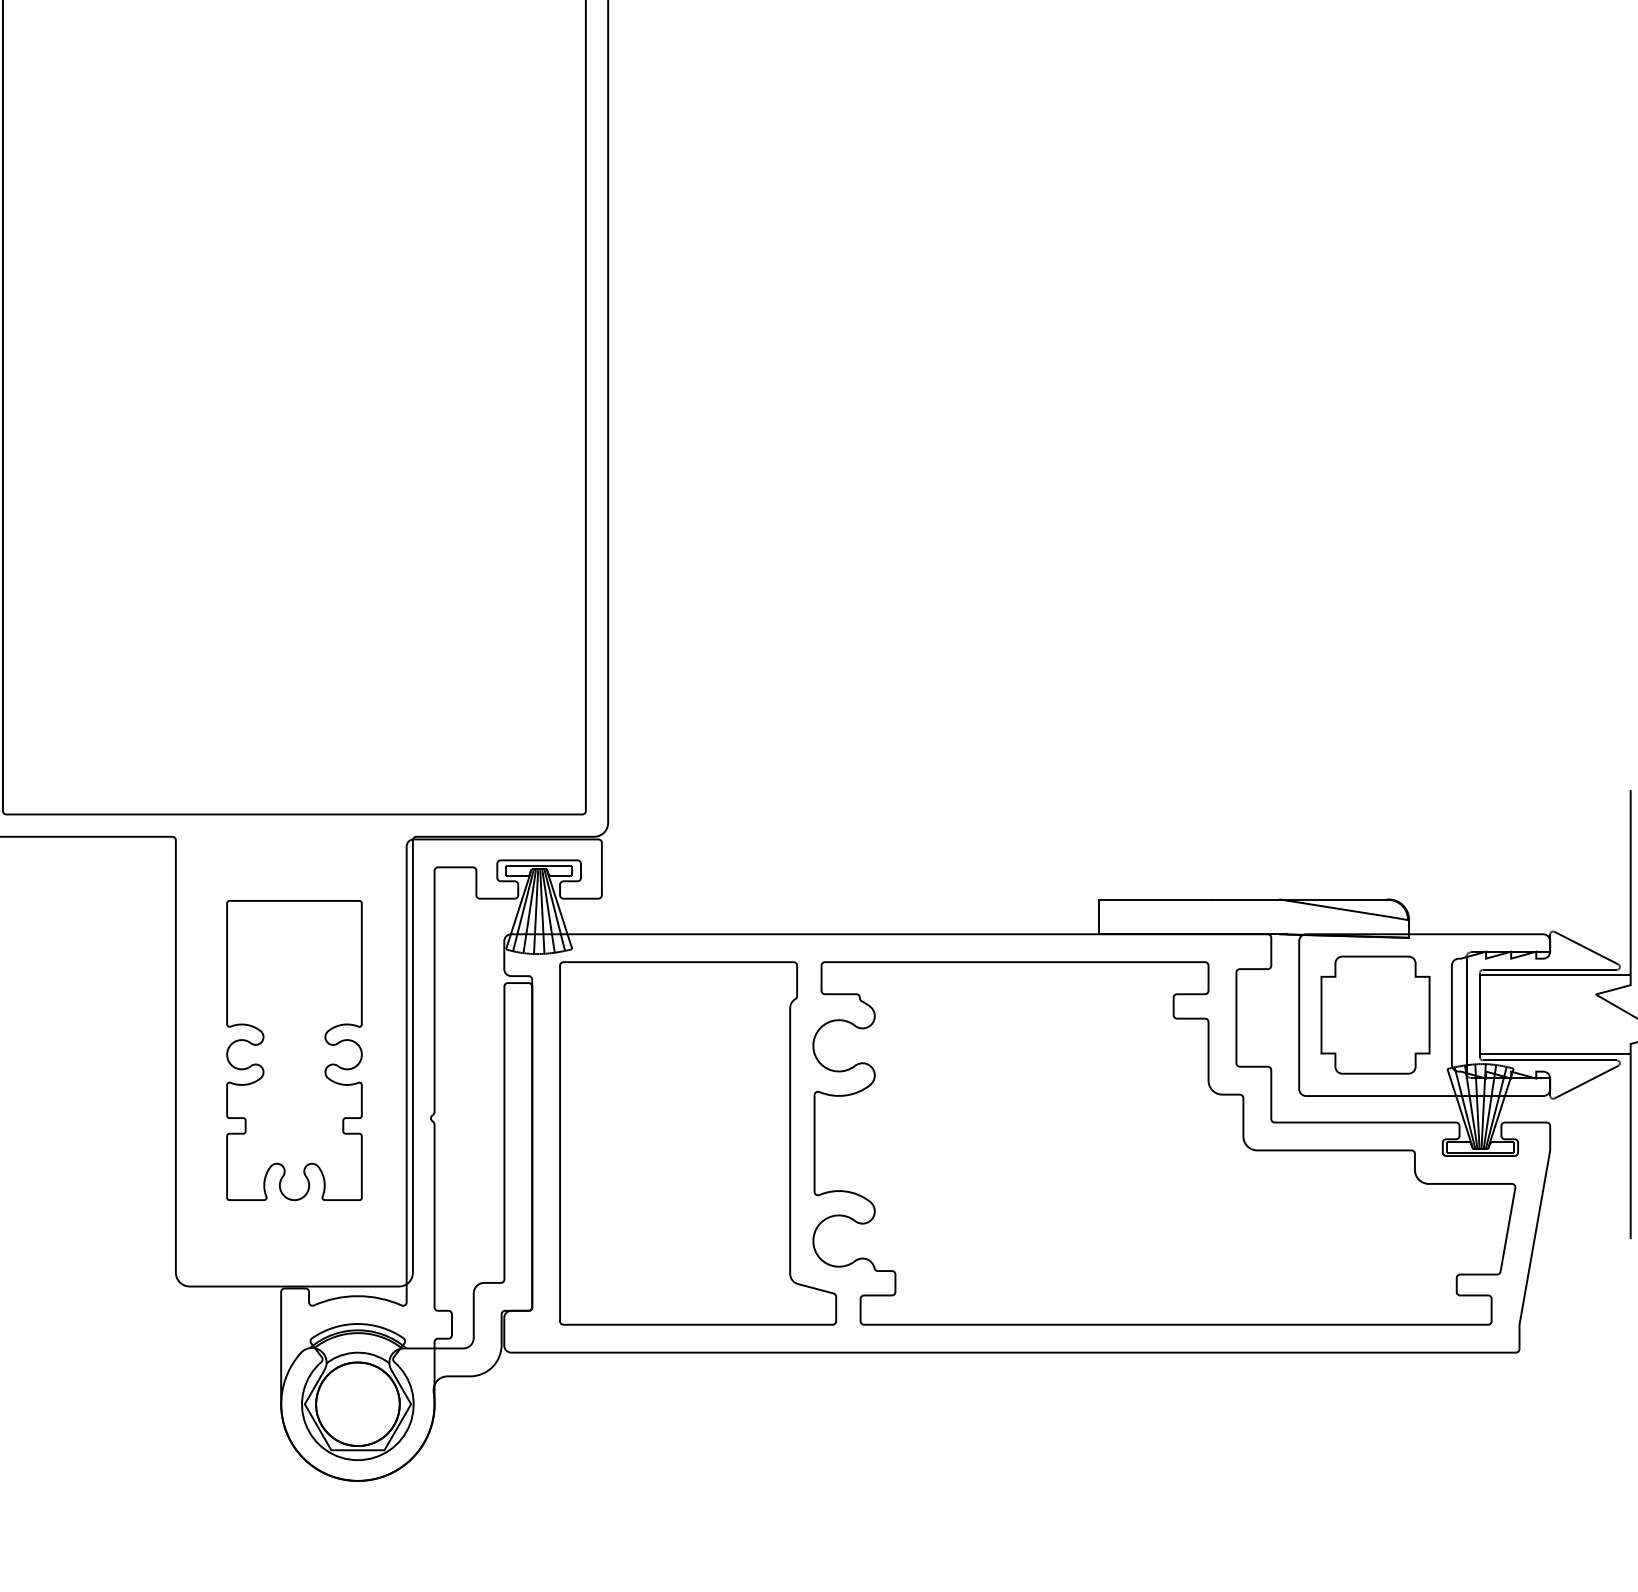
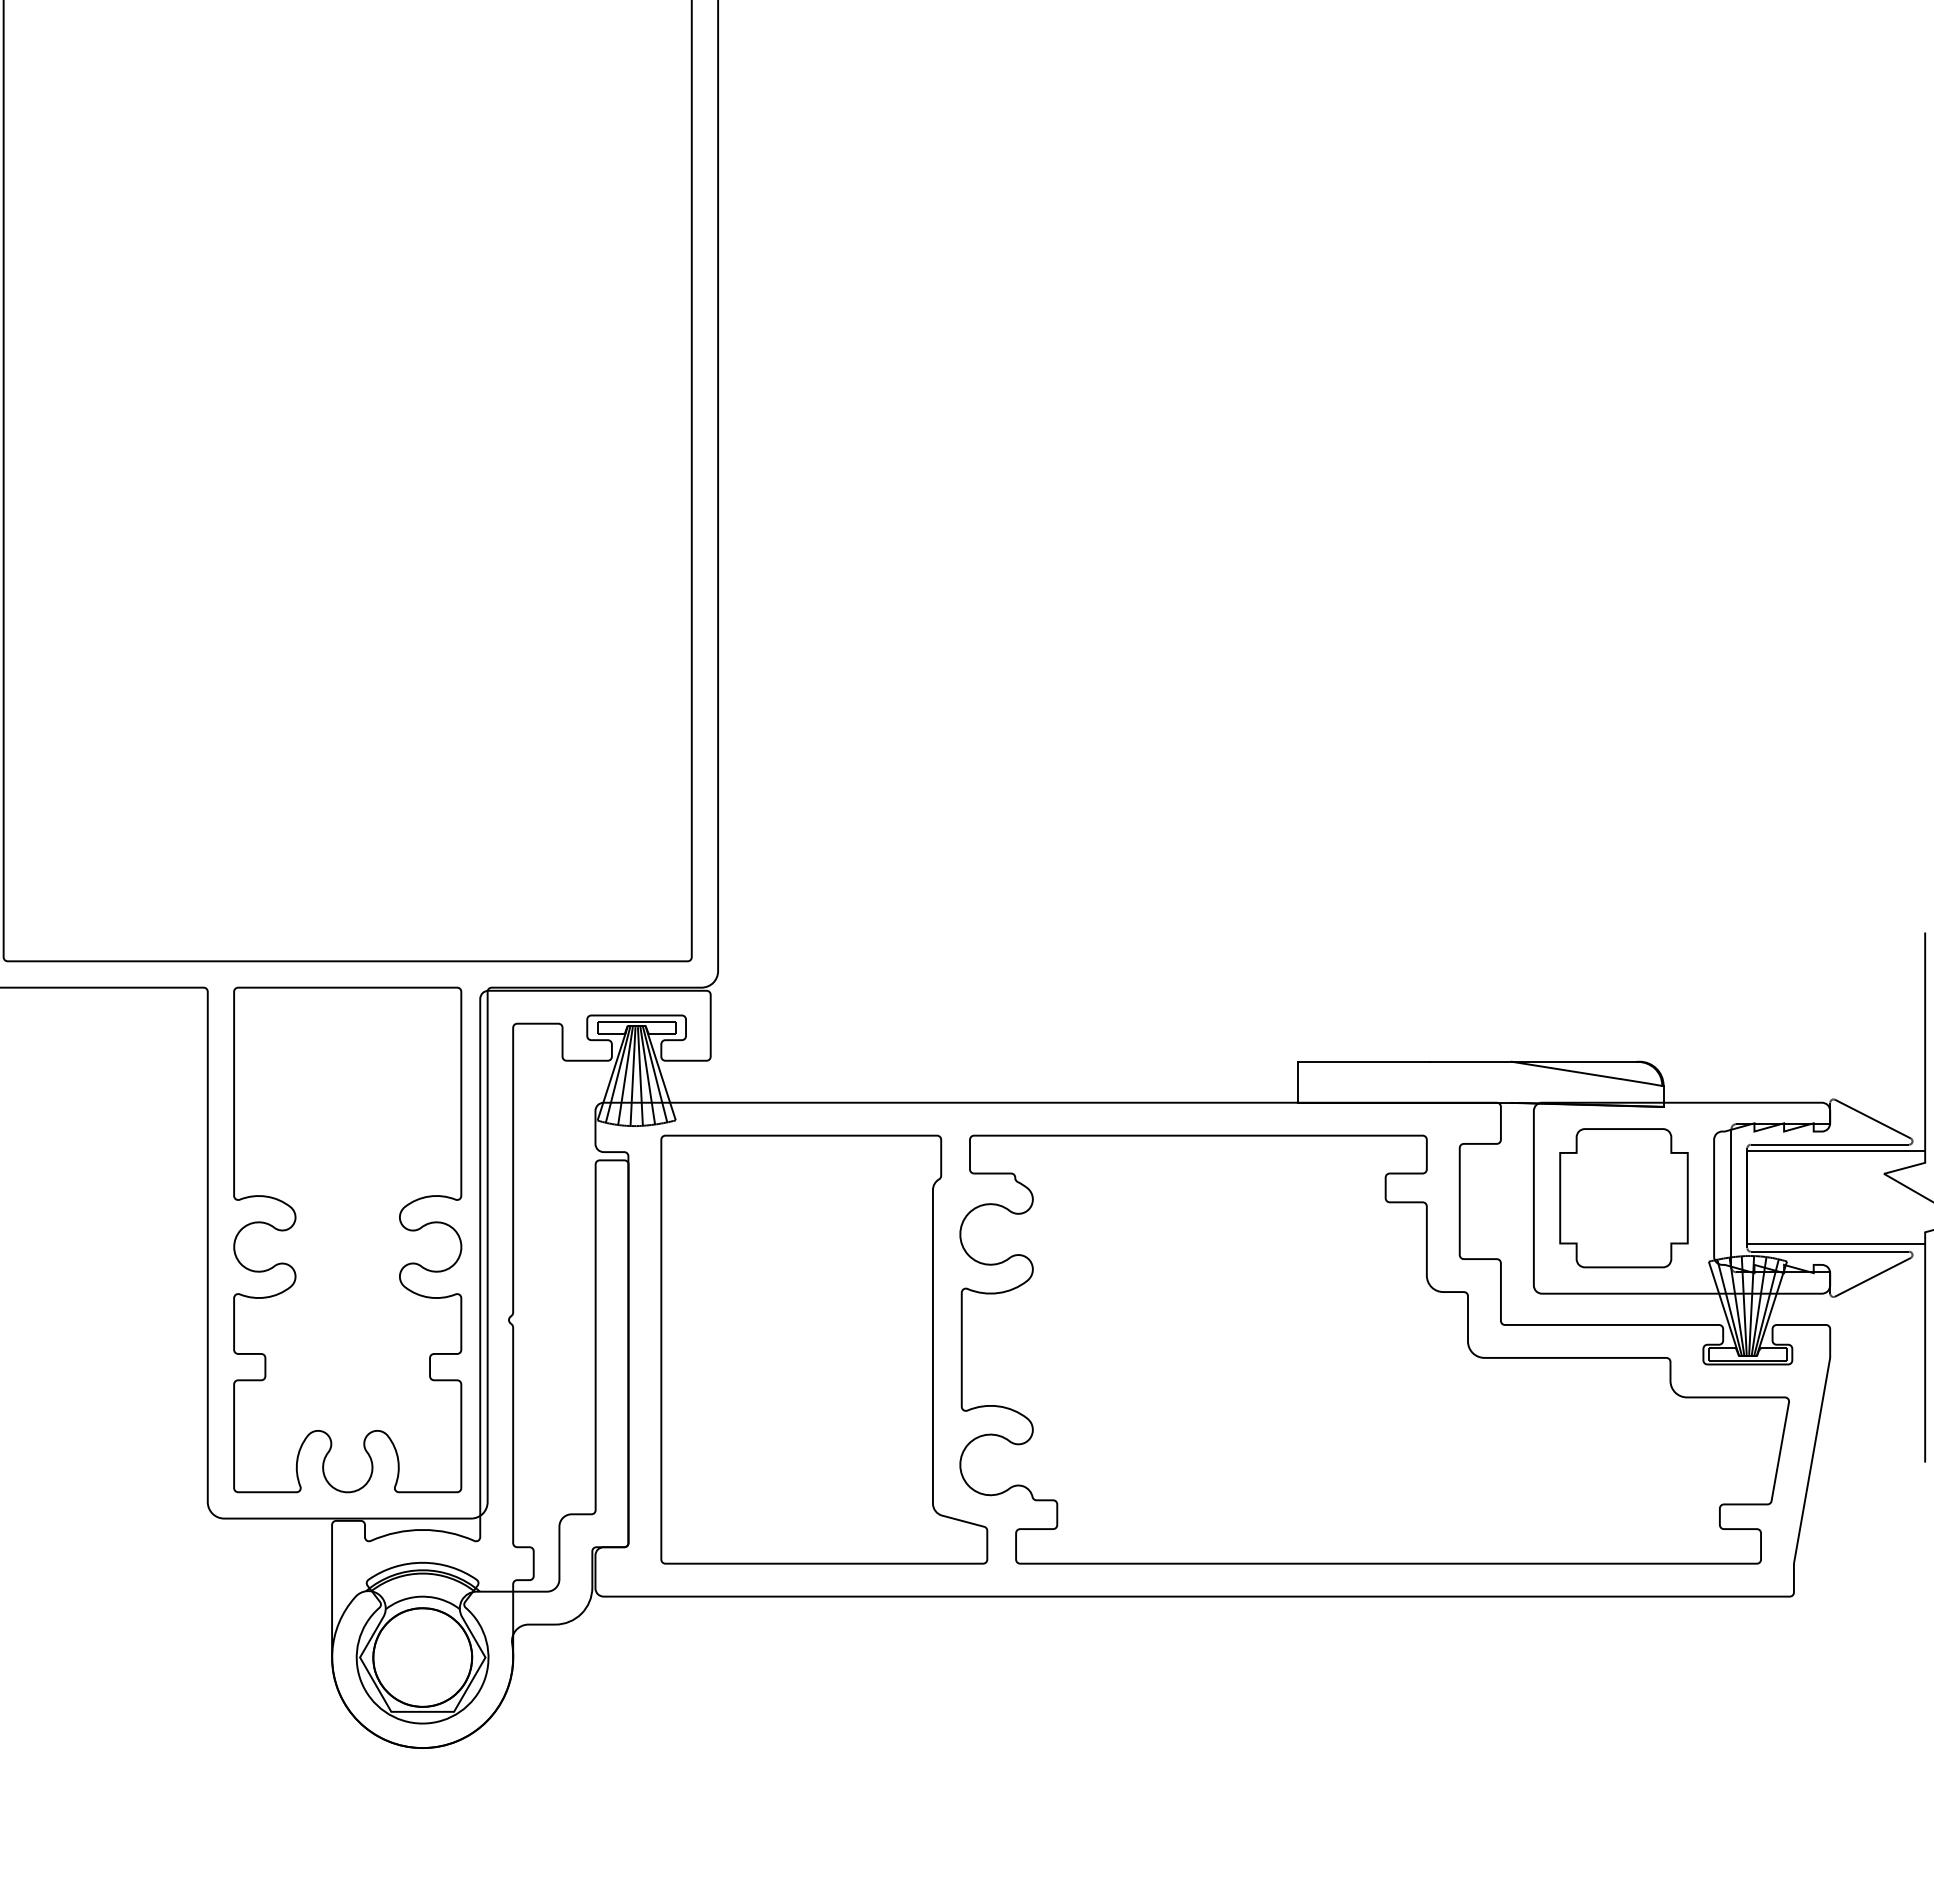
part: (294, 1050) -> (347, 1239), size x1.43

